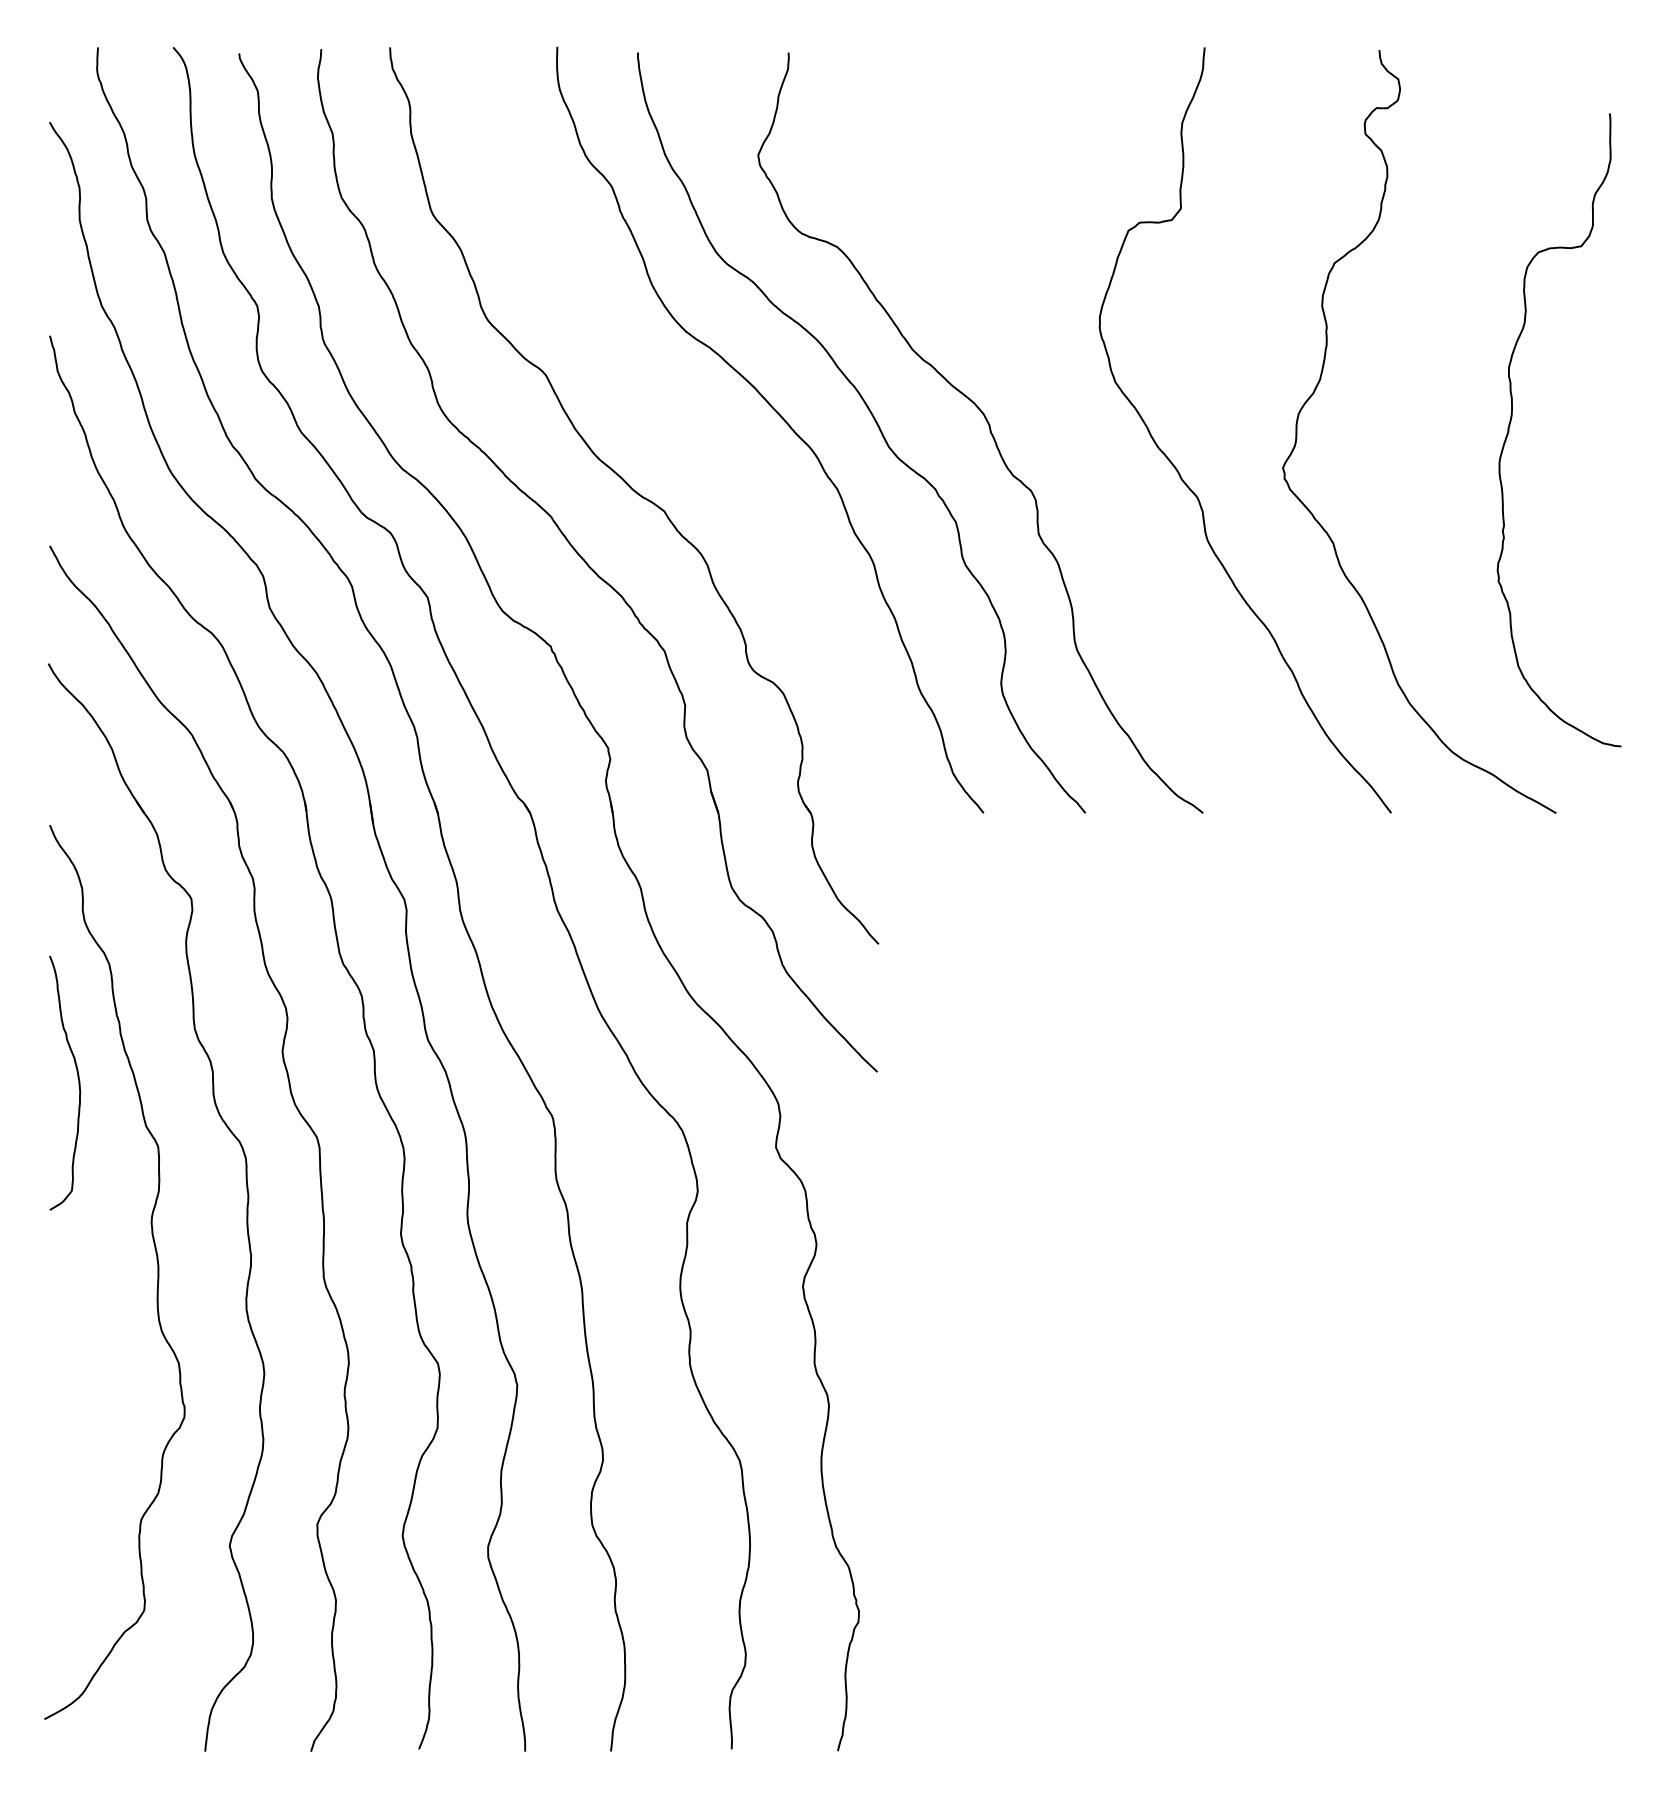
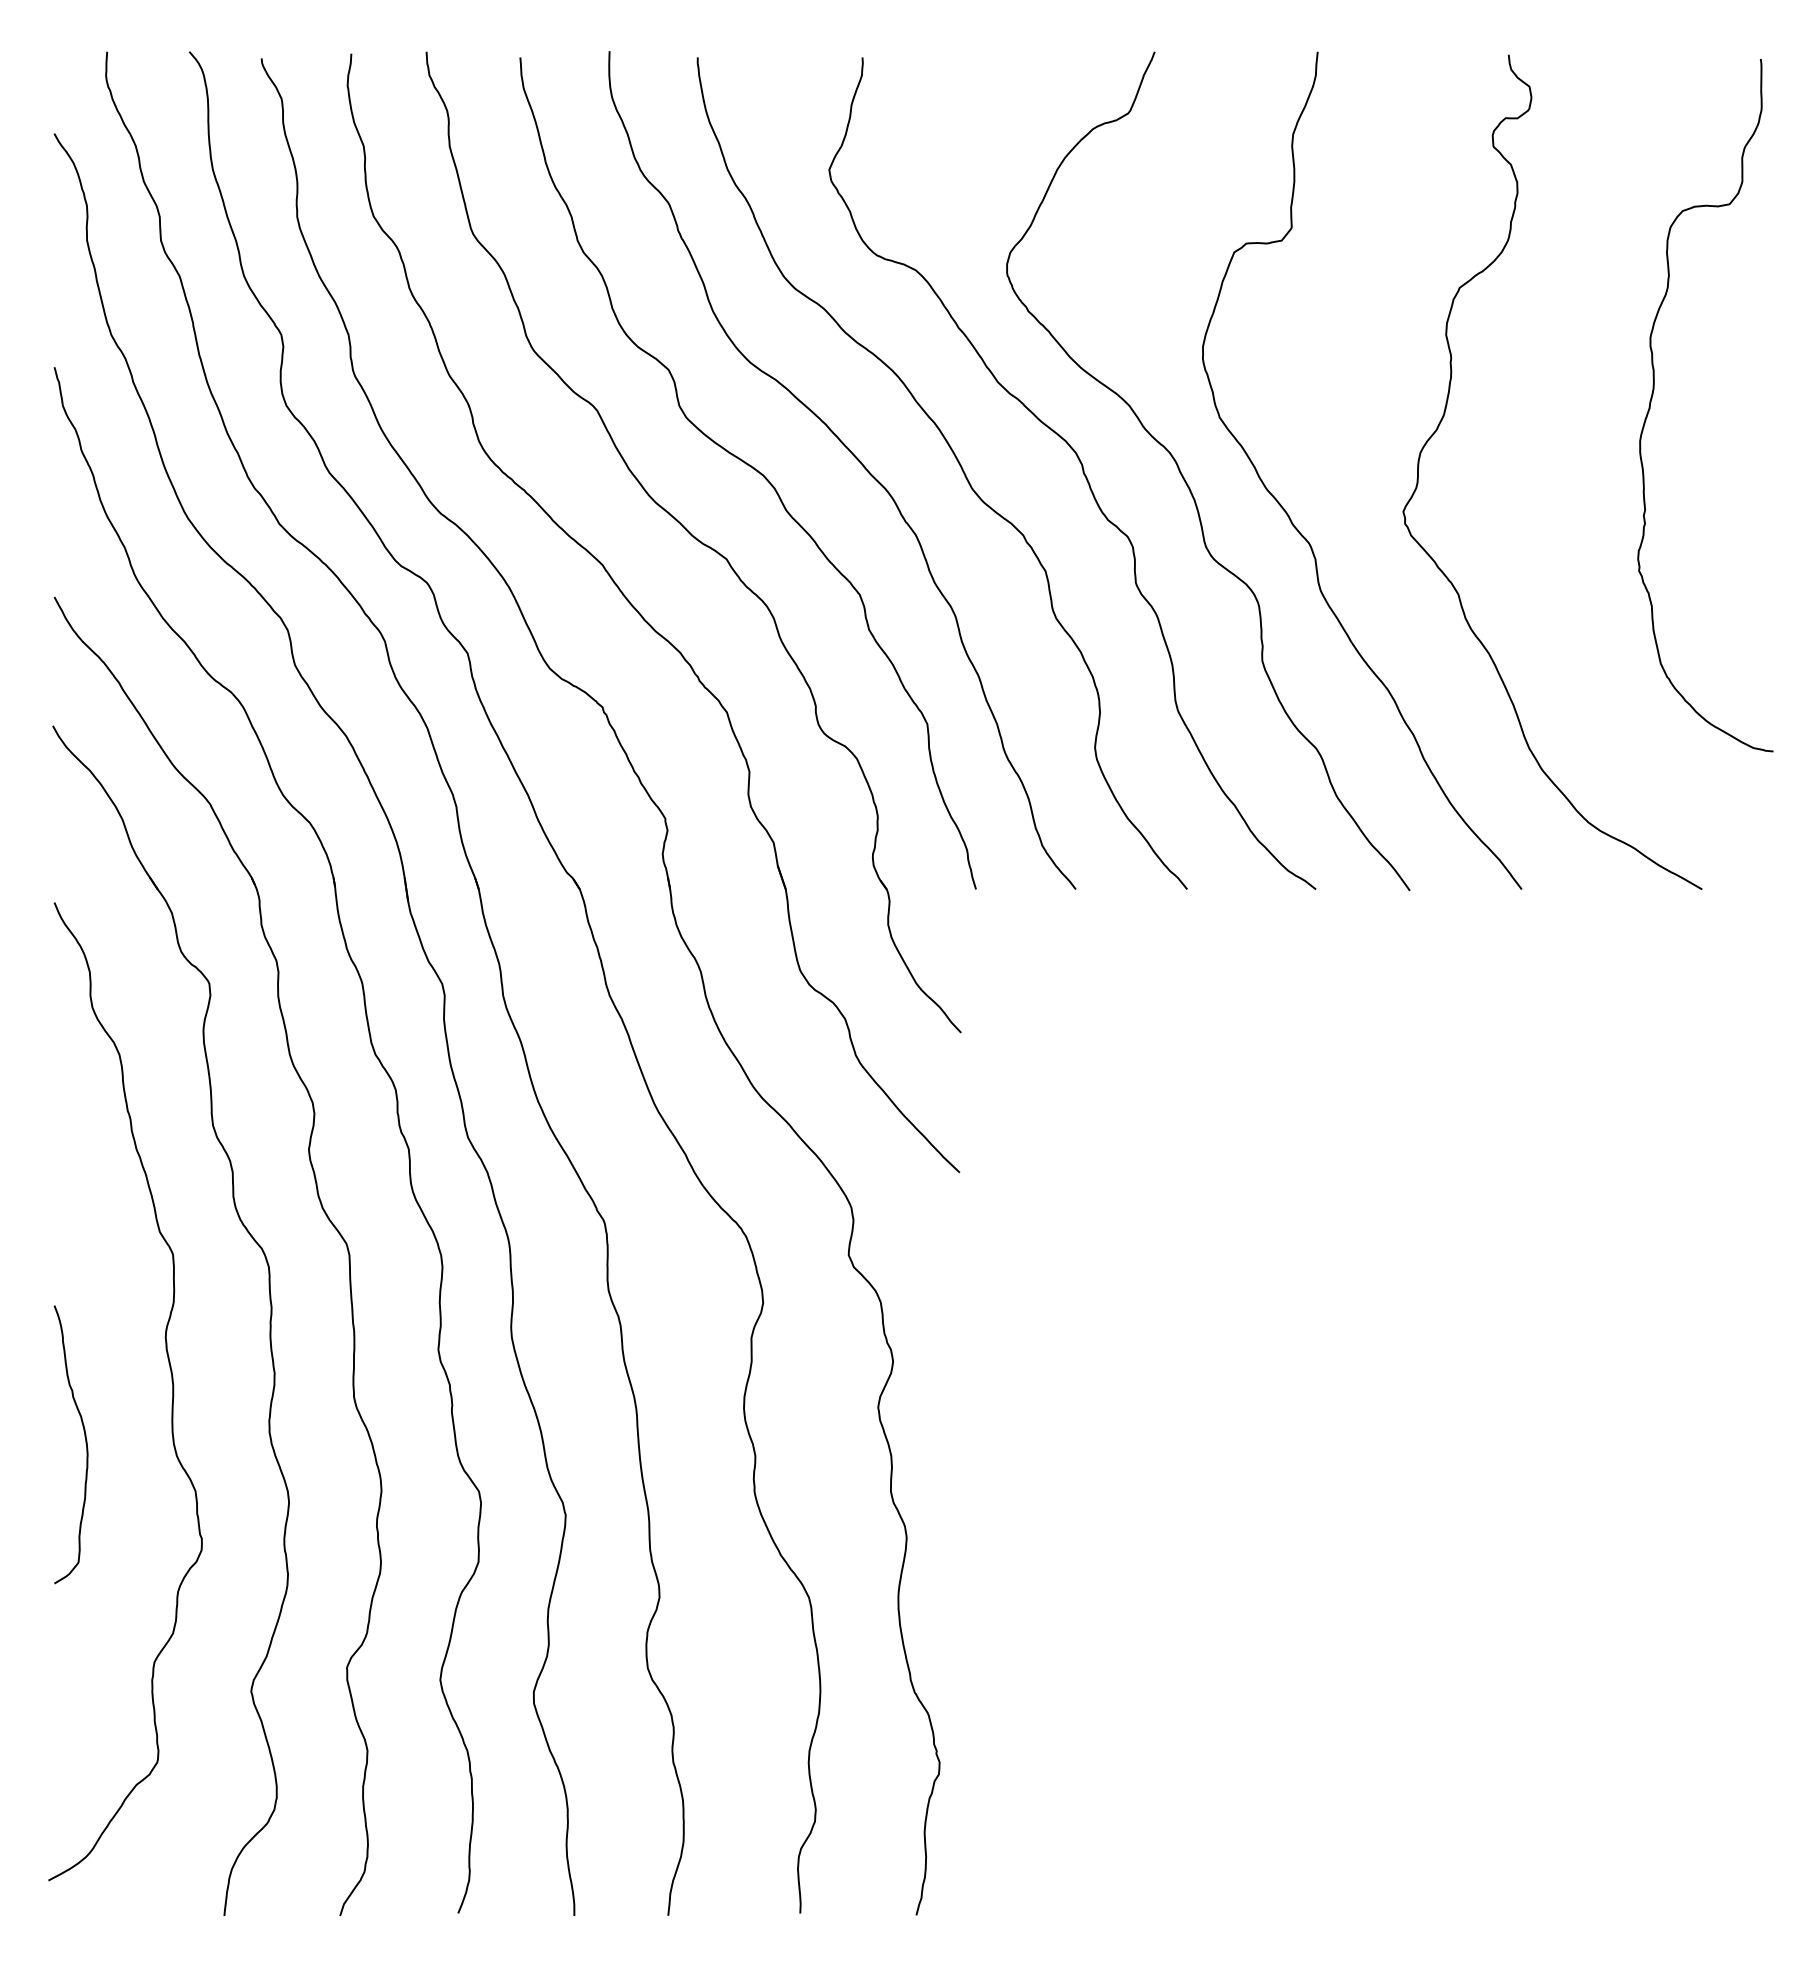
curve: (1511, 421) -> (1653, 395), moved
curve: (686, 427) -> (750, 467), added
curve: (1086, 442) -> (1188, 484), added
curve: (78, 1082) -> (85, 1443), moved

